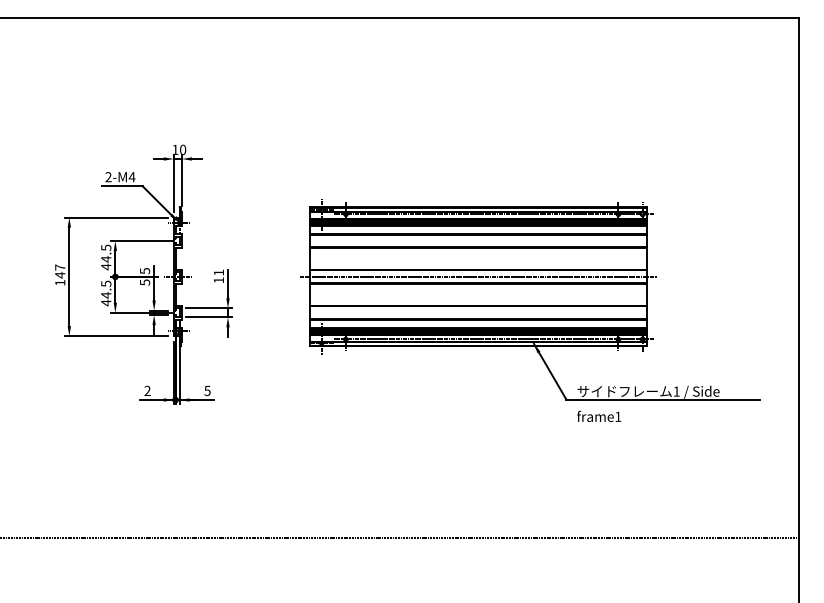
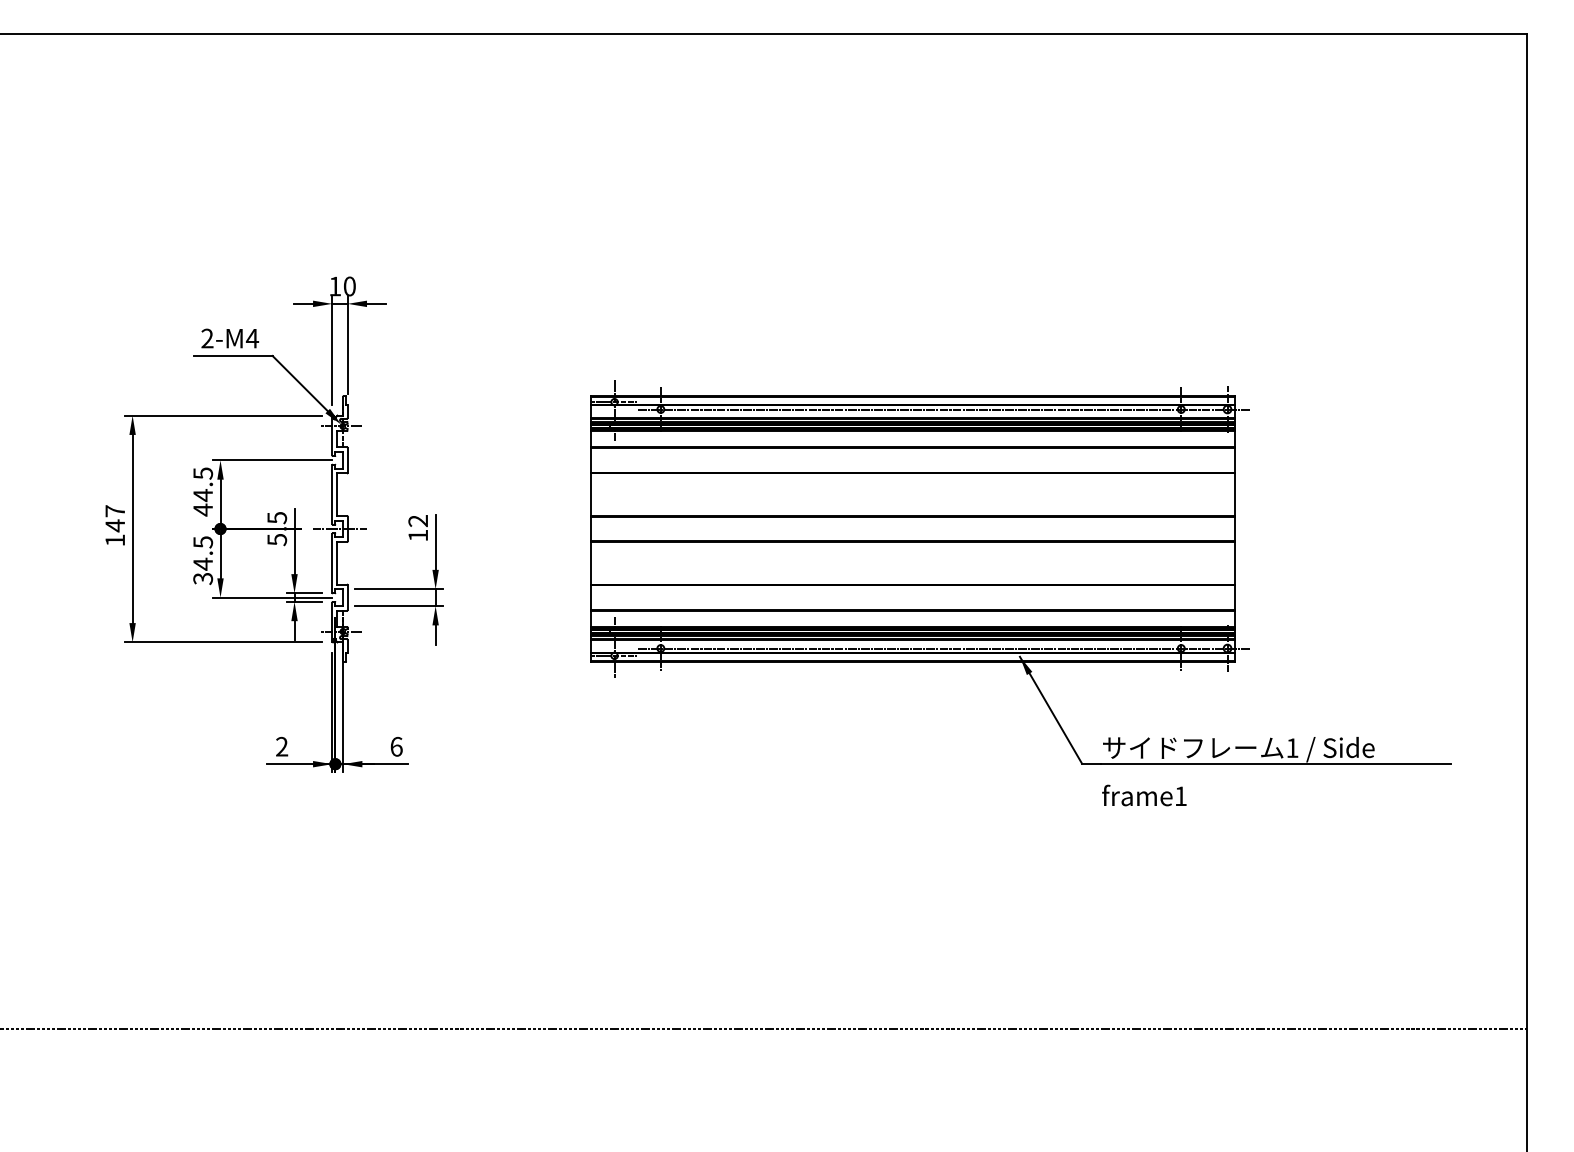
text: (218, 272) -> (417, 520), 11 -> 12
line: (477, 276) -> (912, 528), removed
text: (106, 302) -> (203, 577), 44.5 -> 34.5
text: (207, 390) -> (396, 745), 5 -> 6

